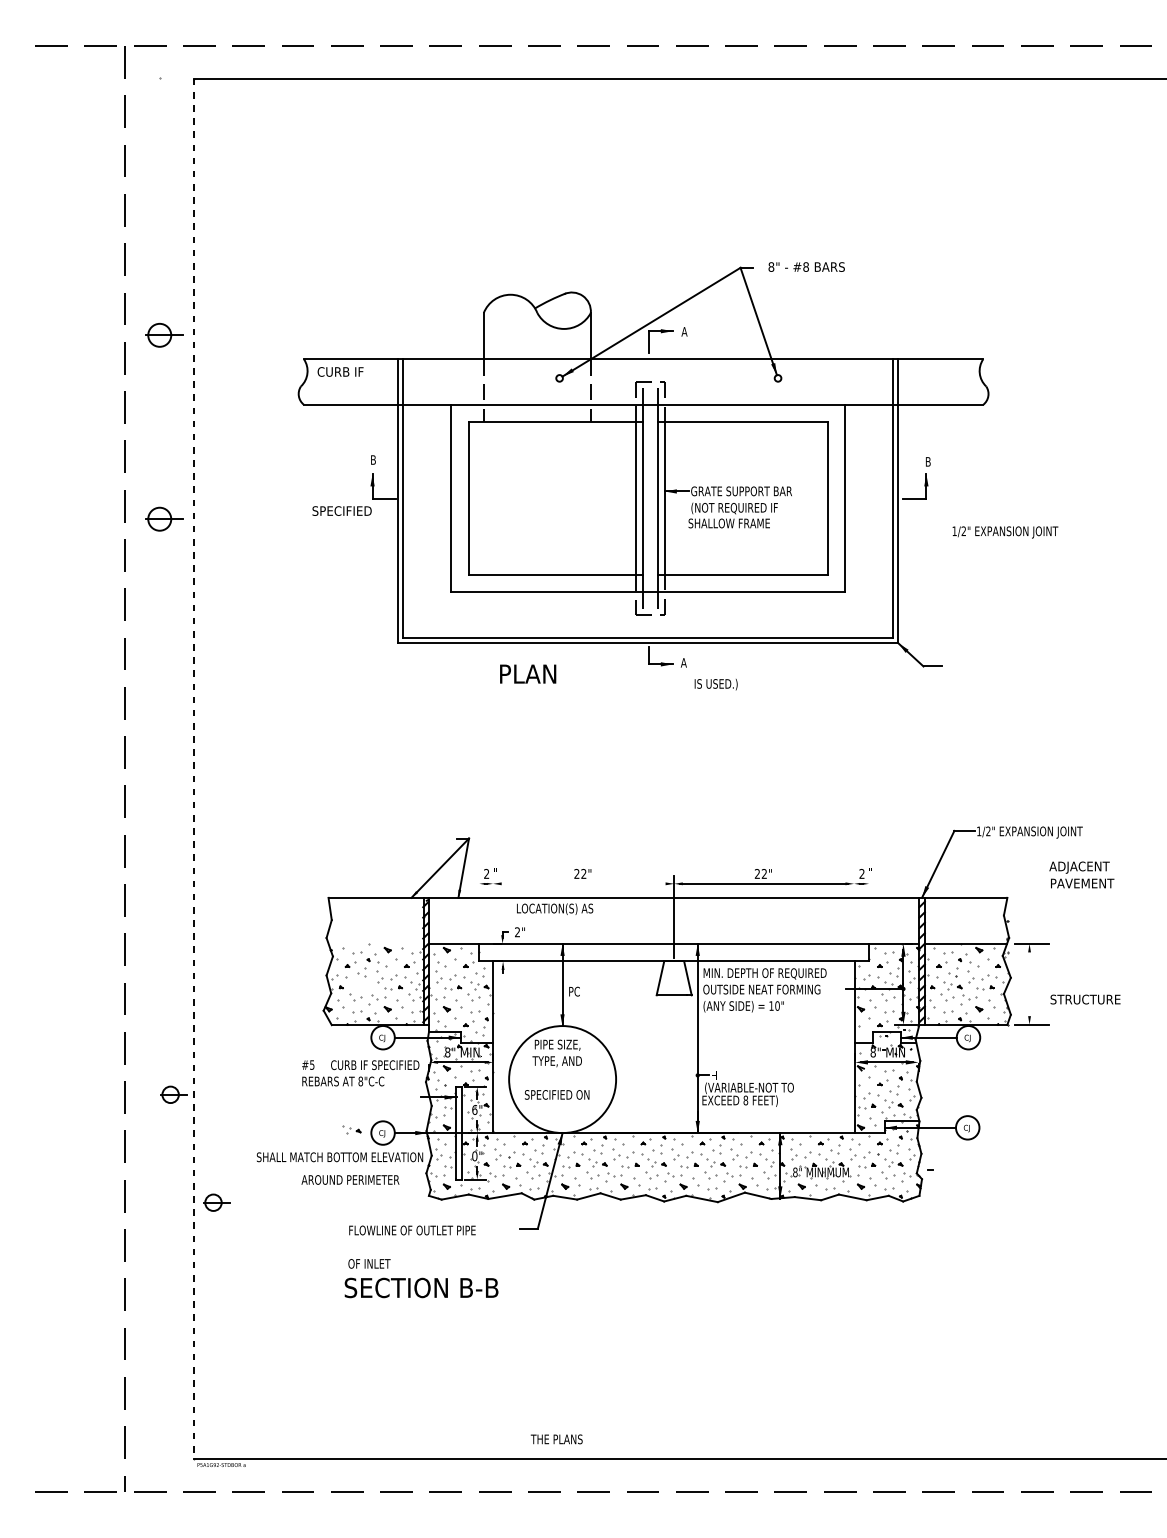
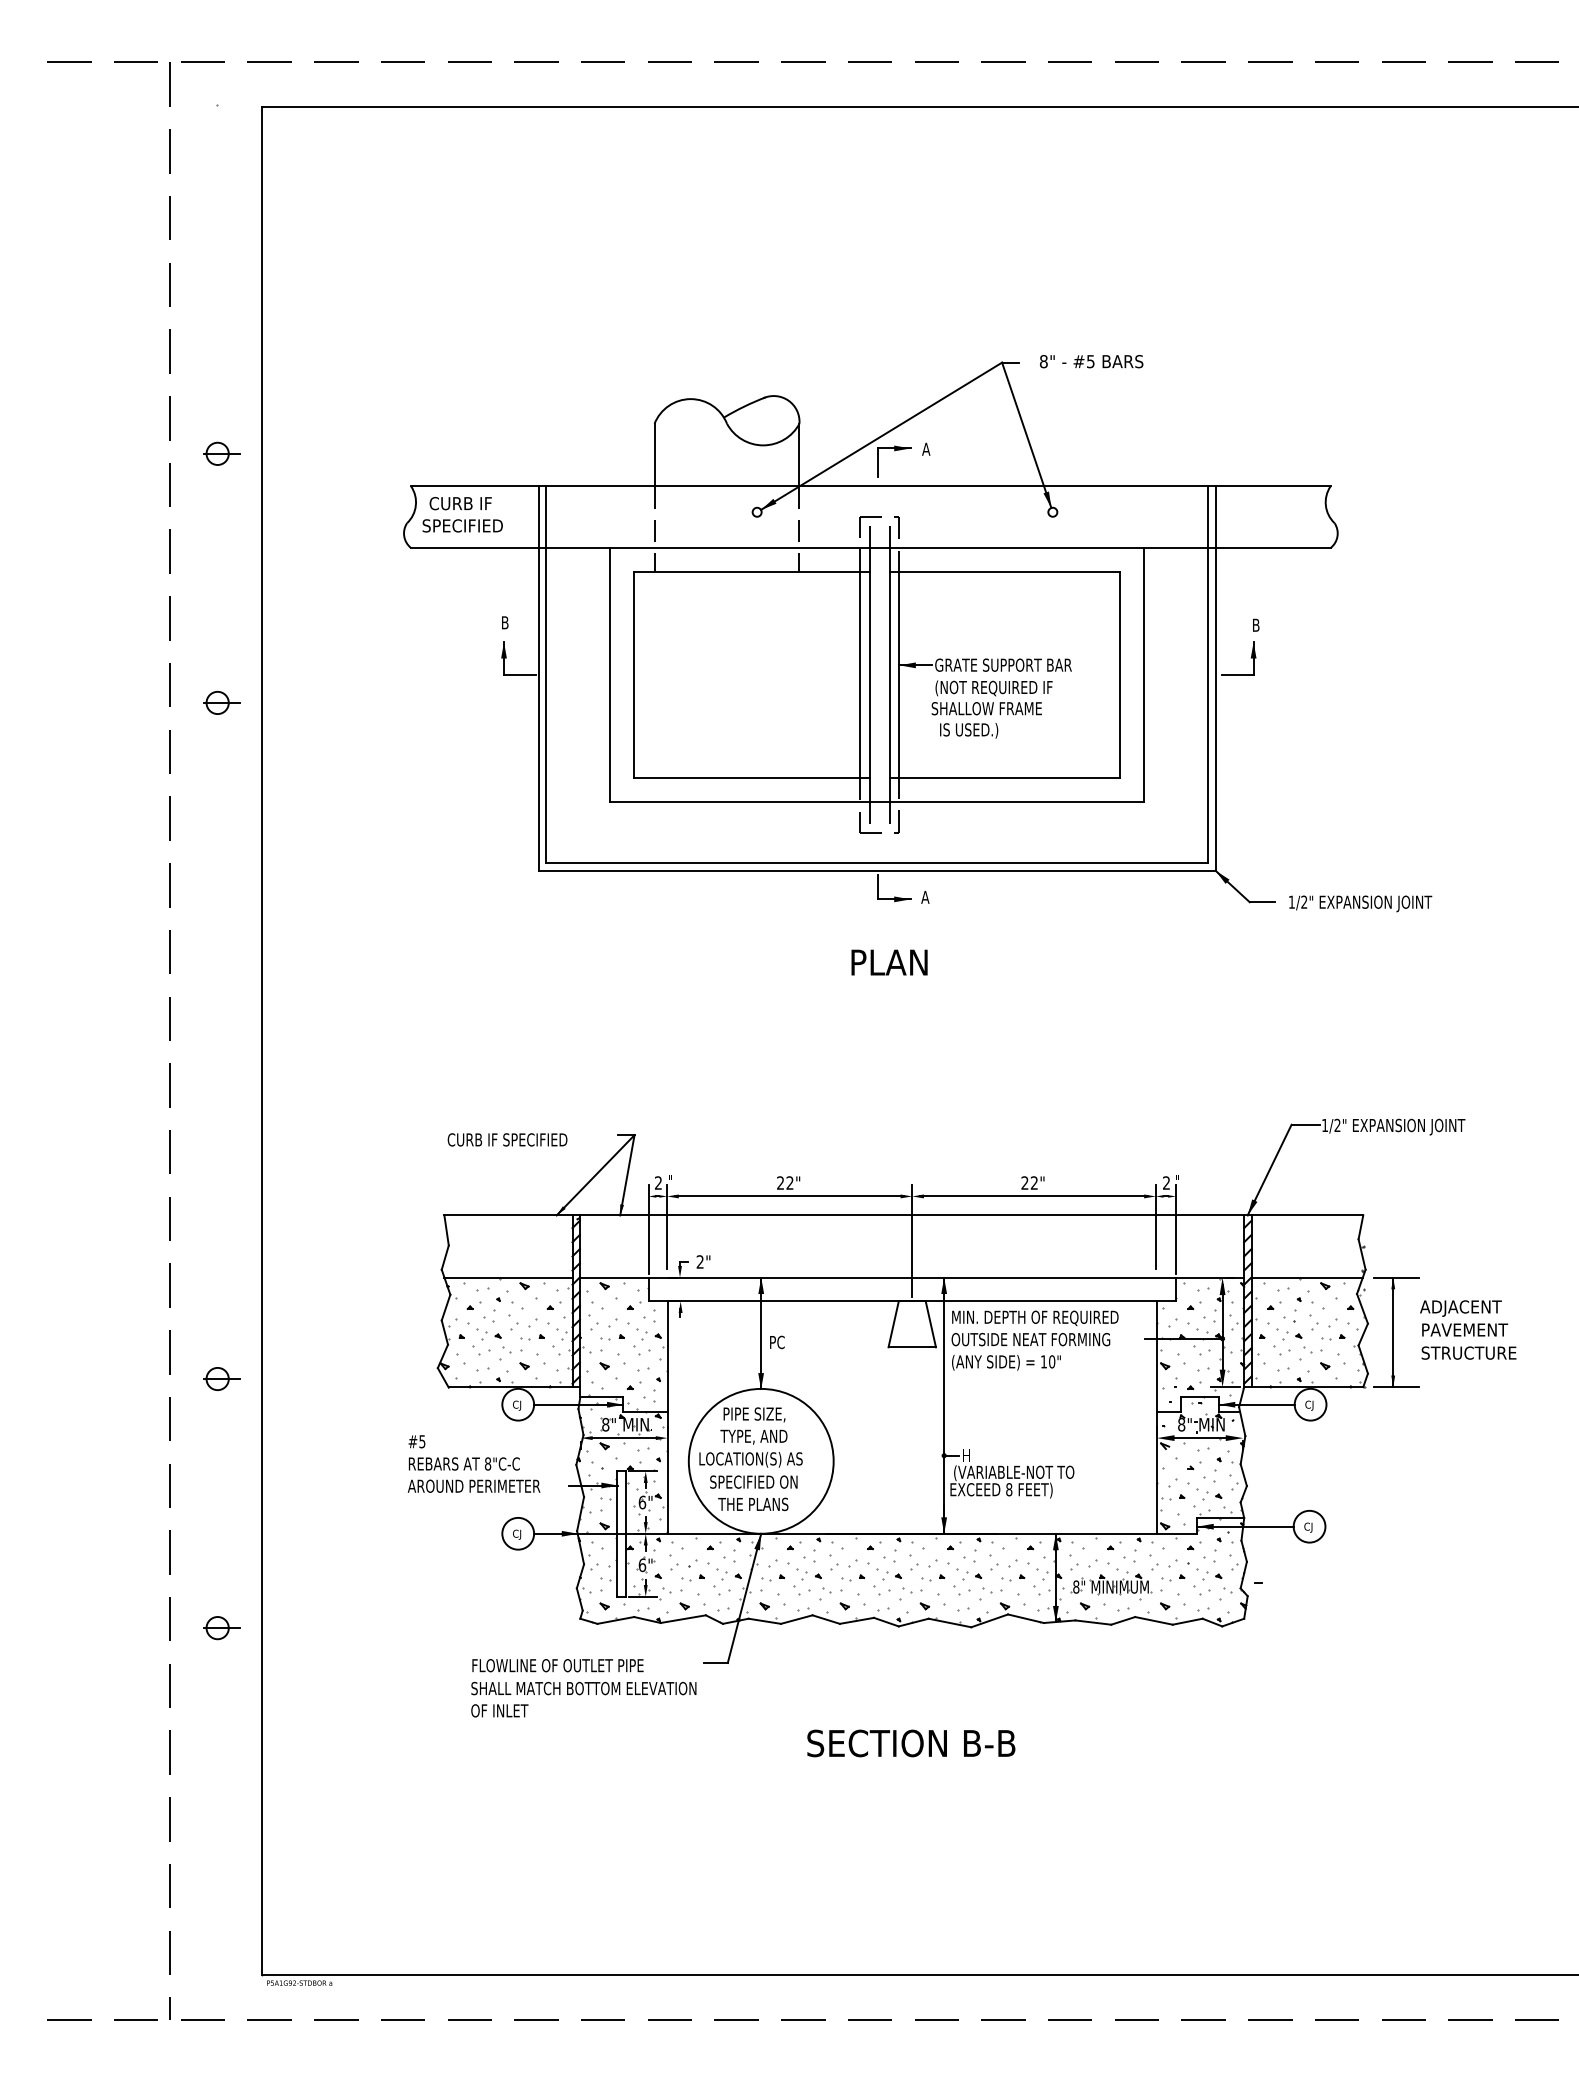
text: (805, 266) -> (1090, 361), #8 -> #5
part: (163, 334) -> (221, 453), size x0.71
text: (341, 510) -> (462, 525), moved
part: (163, 518) -> (221, 702), size x0.71
text: (1005, 532) -> (1360, 903), moved
text: (528, 674) -> (889, 962), moved
text: (716, 684) -> (969, 730), moved
line: (194, 769) -> (262, 1041), dashed -> solid
text: (1082, 875) -> (1464, 1318), moved
line: (583, 883) -> (789, 1196), added
line: (493, 906) -> (667, 1227), added
line: (853, 906) -> (1155, 1227), added
line: (479, 908) -> (648, 1229), added
line: (868, 908) -> (1175, 1229), added
text: (554, 909) -> (750, 1459), moved
line: (375, 943) -> (508, 1277), added
line: (1029, 984) -> (1393, 1332), added
text: (375, 1064) -> (507, 1139), moved
part: (173, 1094) -> (221, 1378), moved
part: (351, 1129) -> (488, 1334), moved
text: (474, 1155) -> (642, 1564), 0" -> 6"
text: (339, 1157) -> (583, 1688), moved
text: (350, 1179) -> (473, 1485), moved
part: (216, 1203) -> (221, 1628), moved
text: (421, 1288) -> (911, 1743), moved
text: (556, 1439) -> (753, 1504), moved

